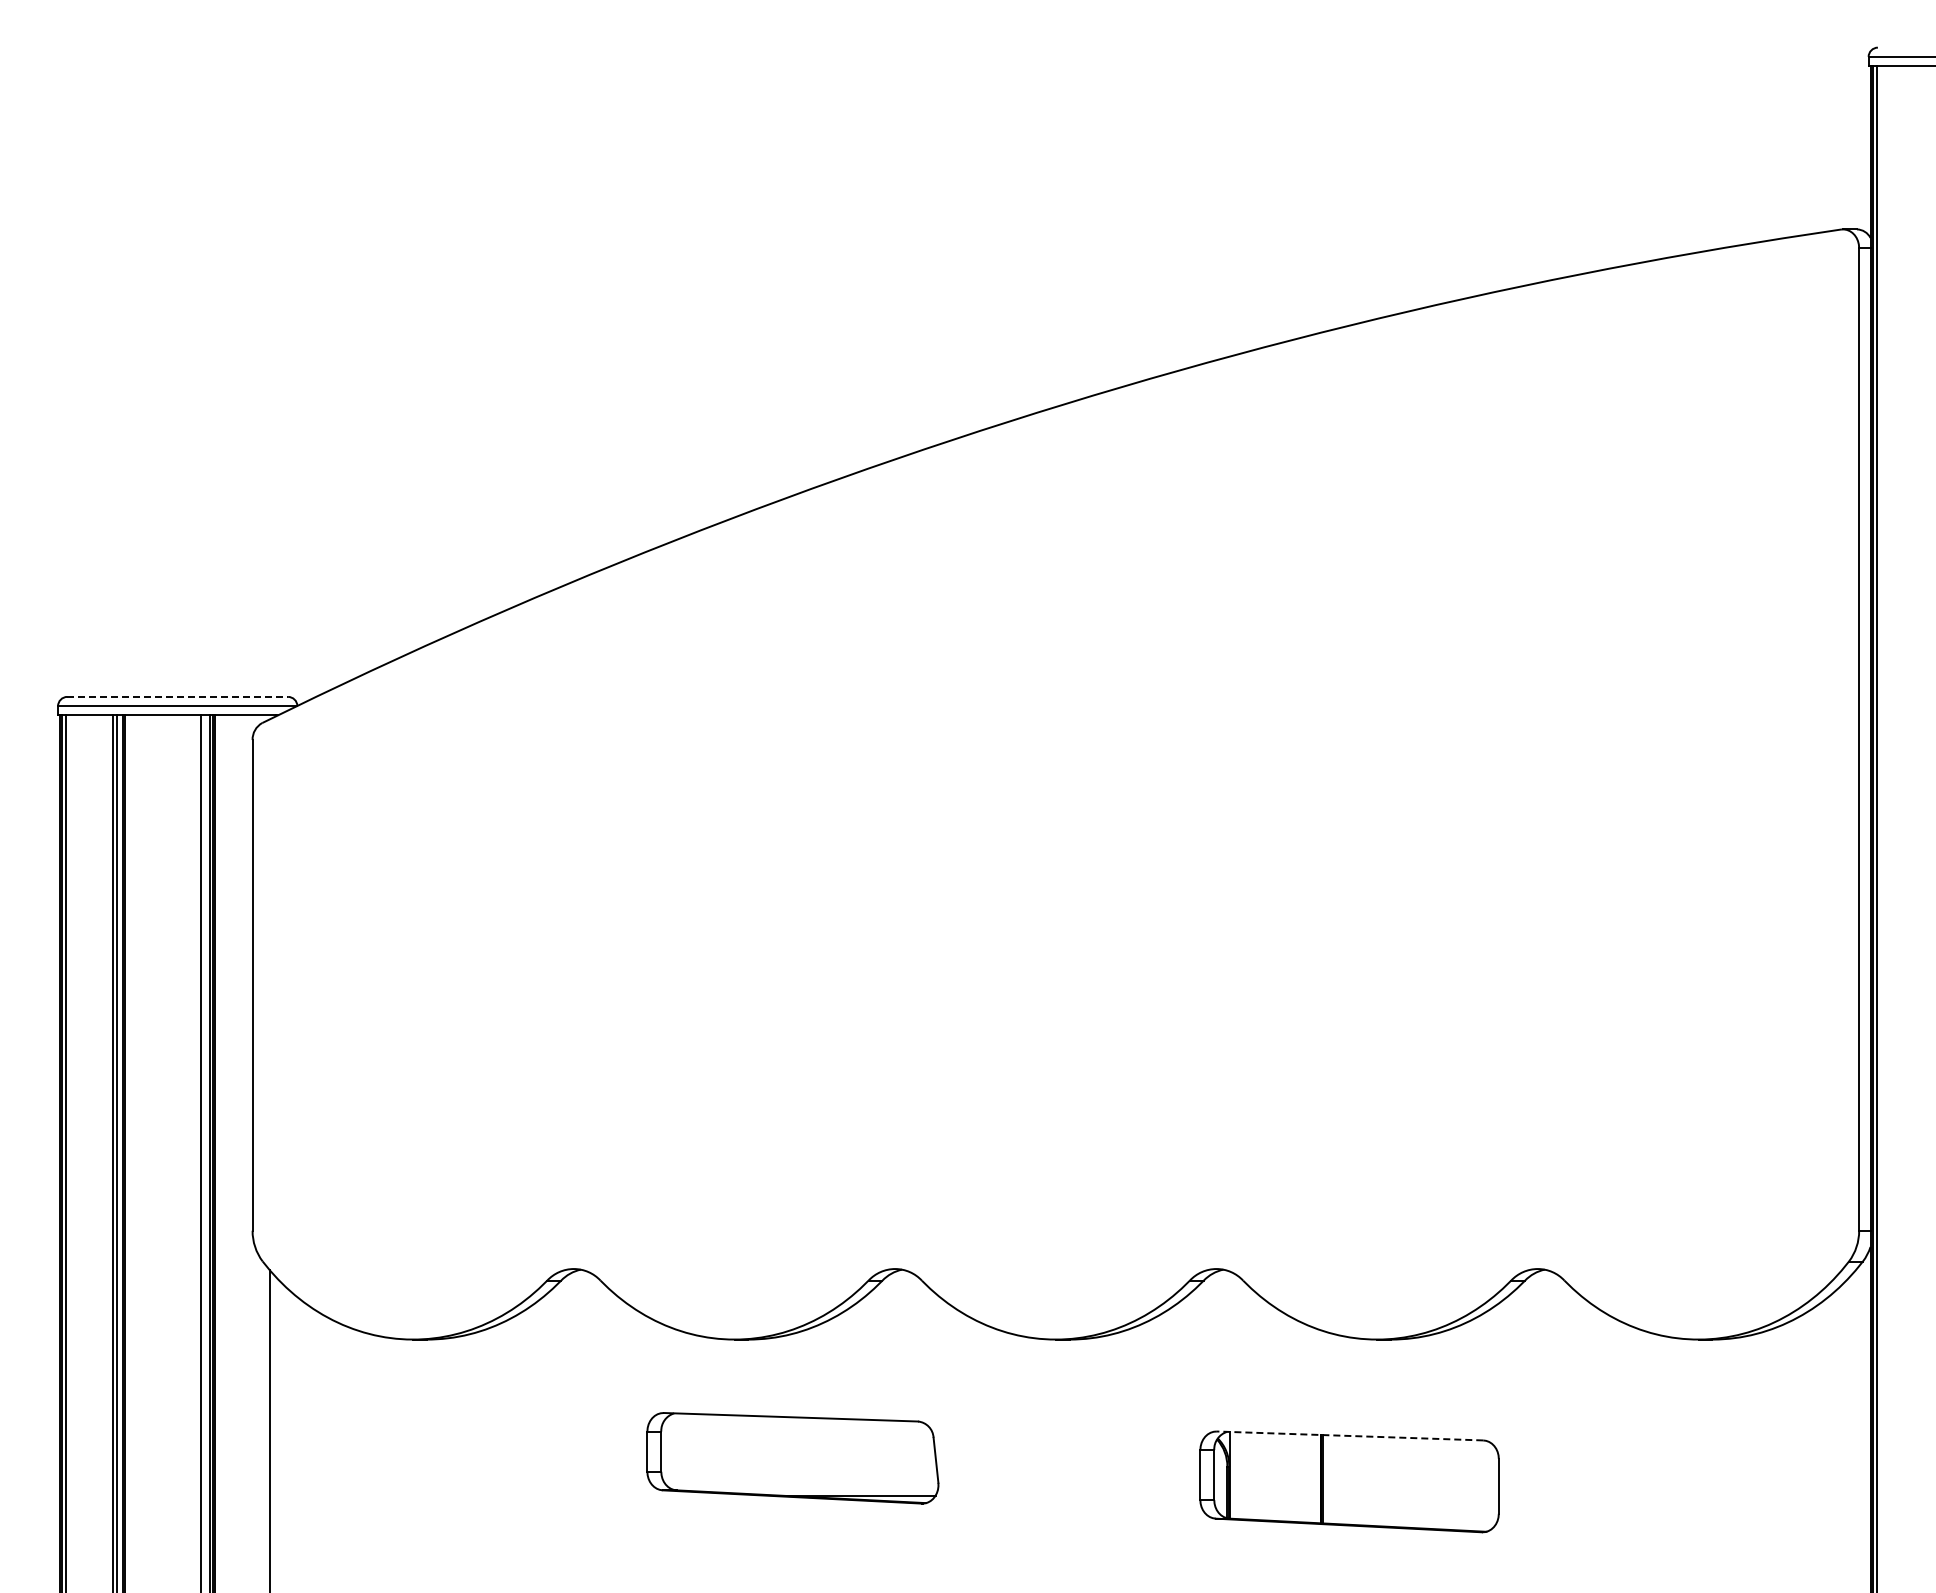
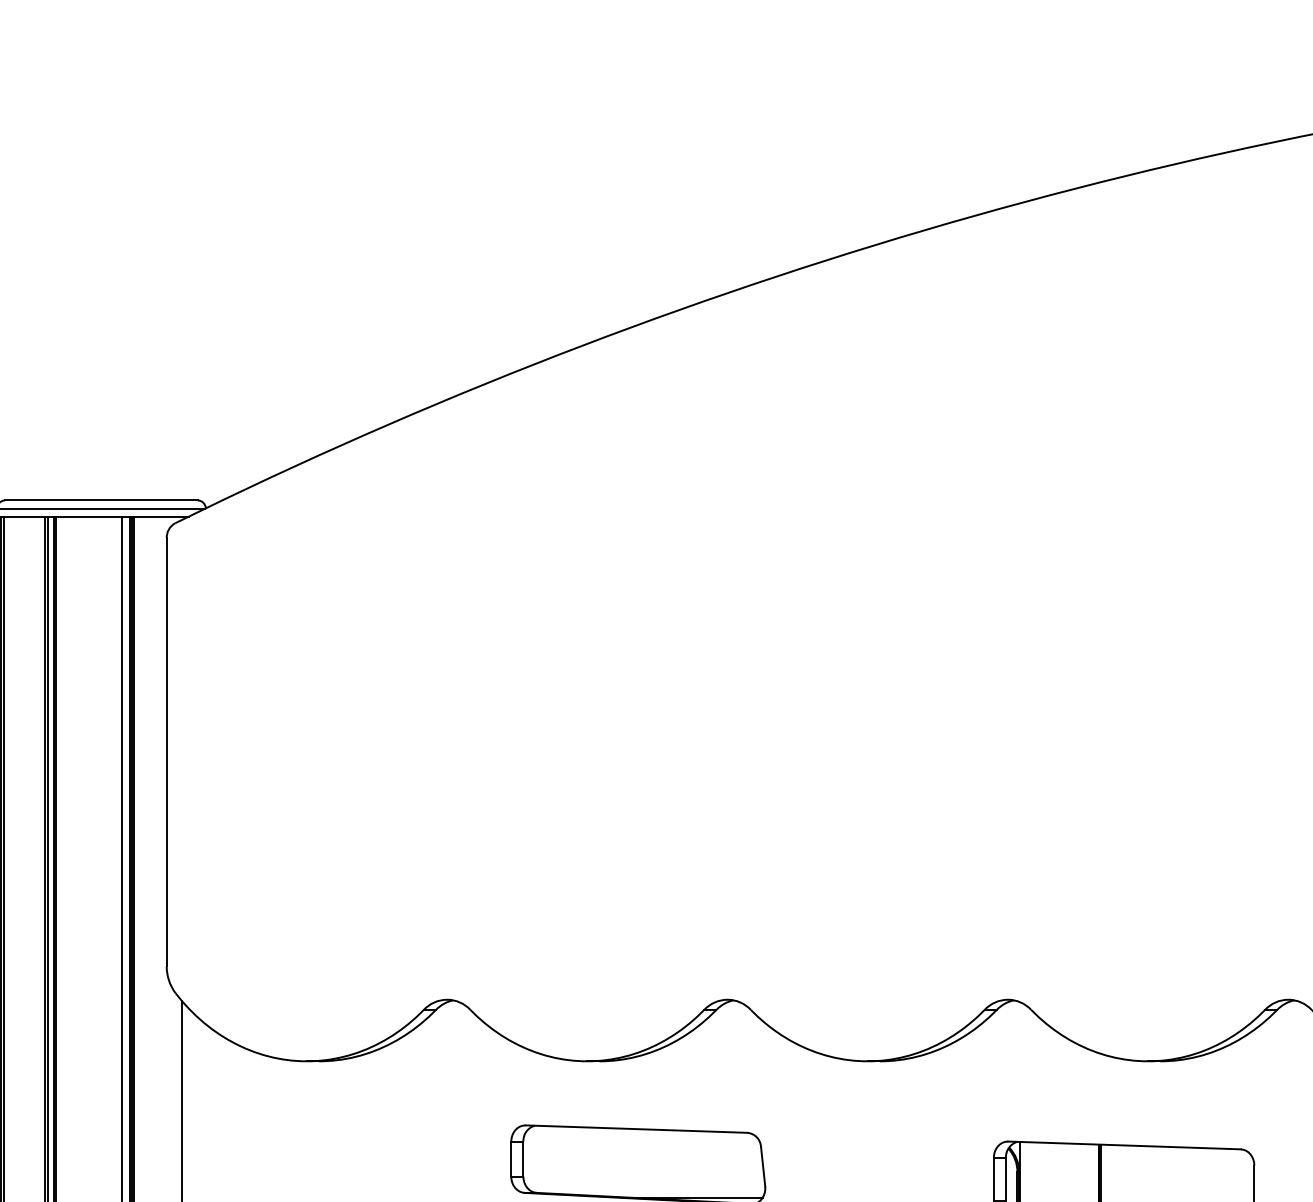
line: (178, 696) -> (102, 500), dashed -> solid
line: (1349, 1435) -> (1124, 1145), dashed -> solid

